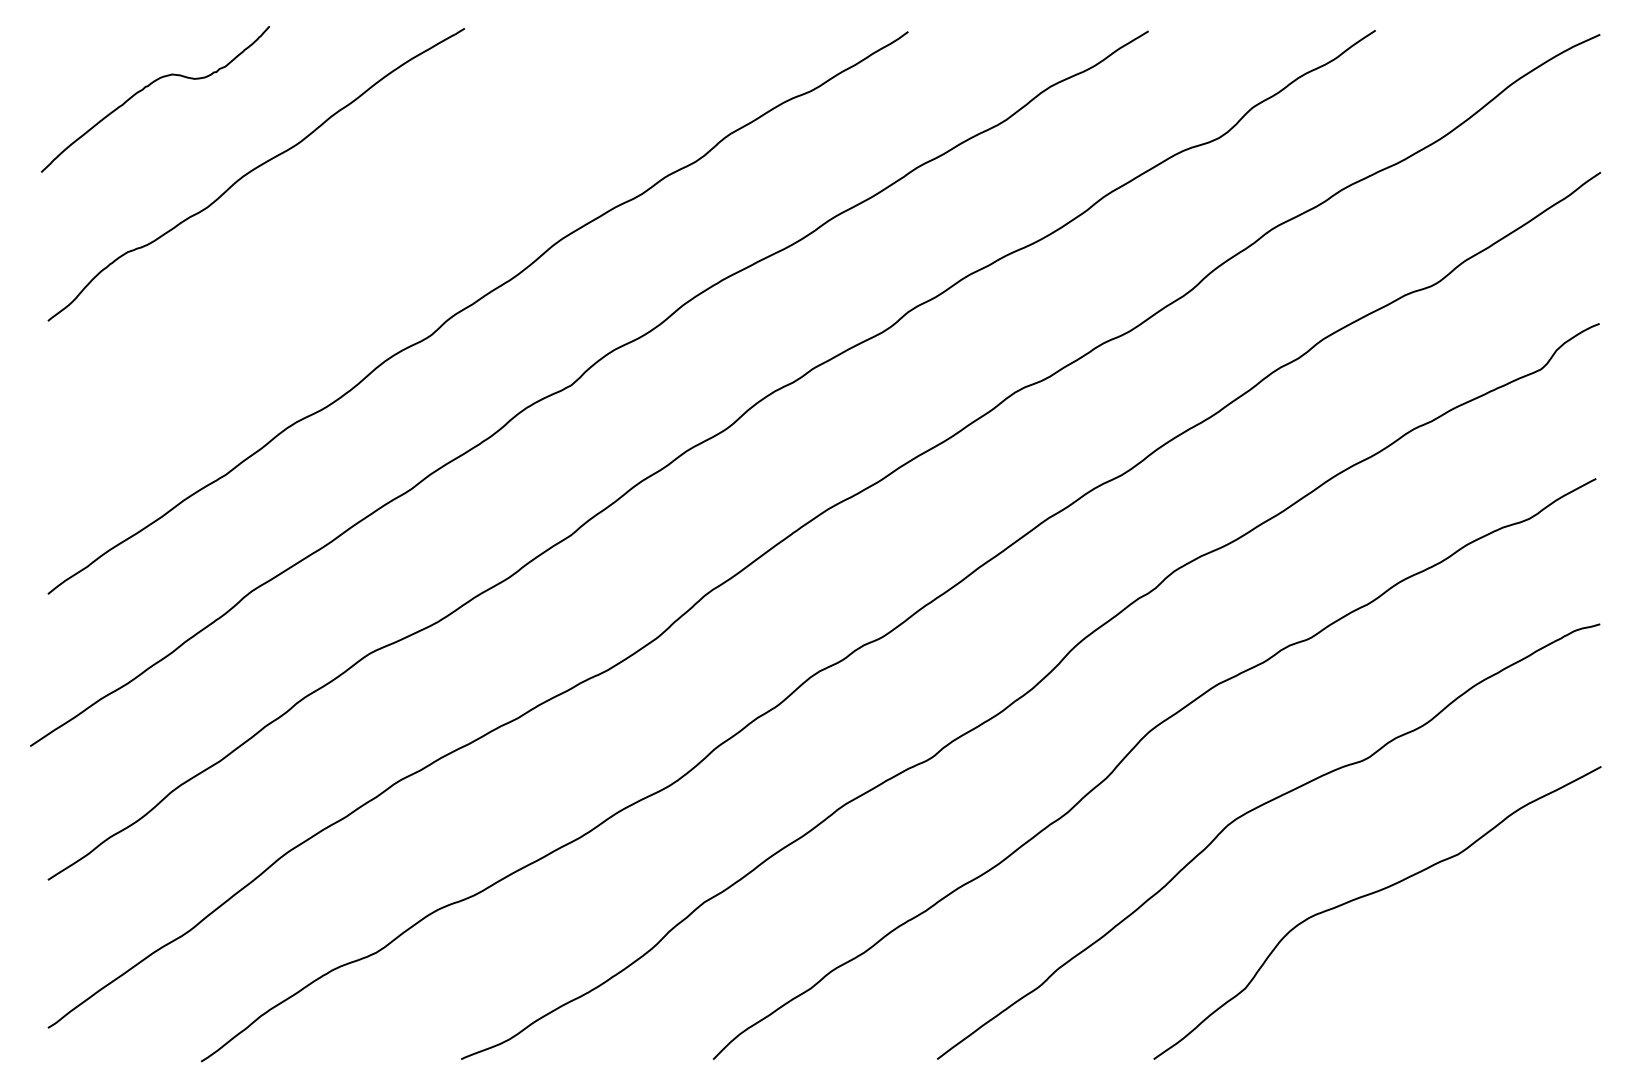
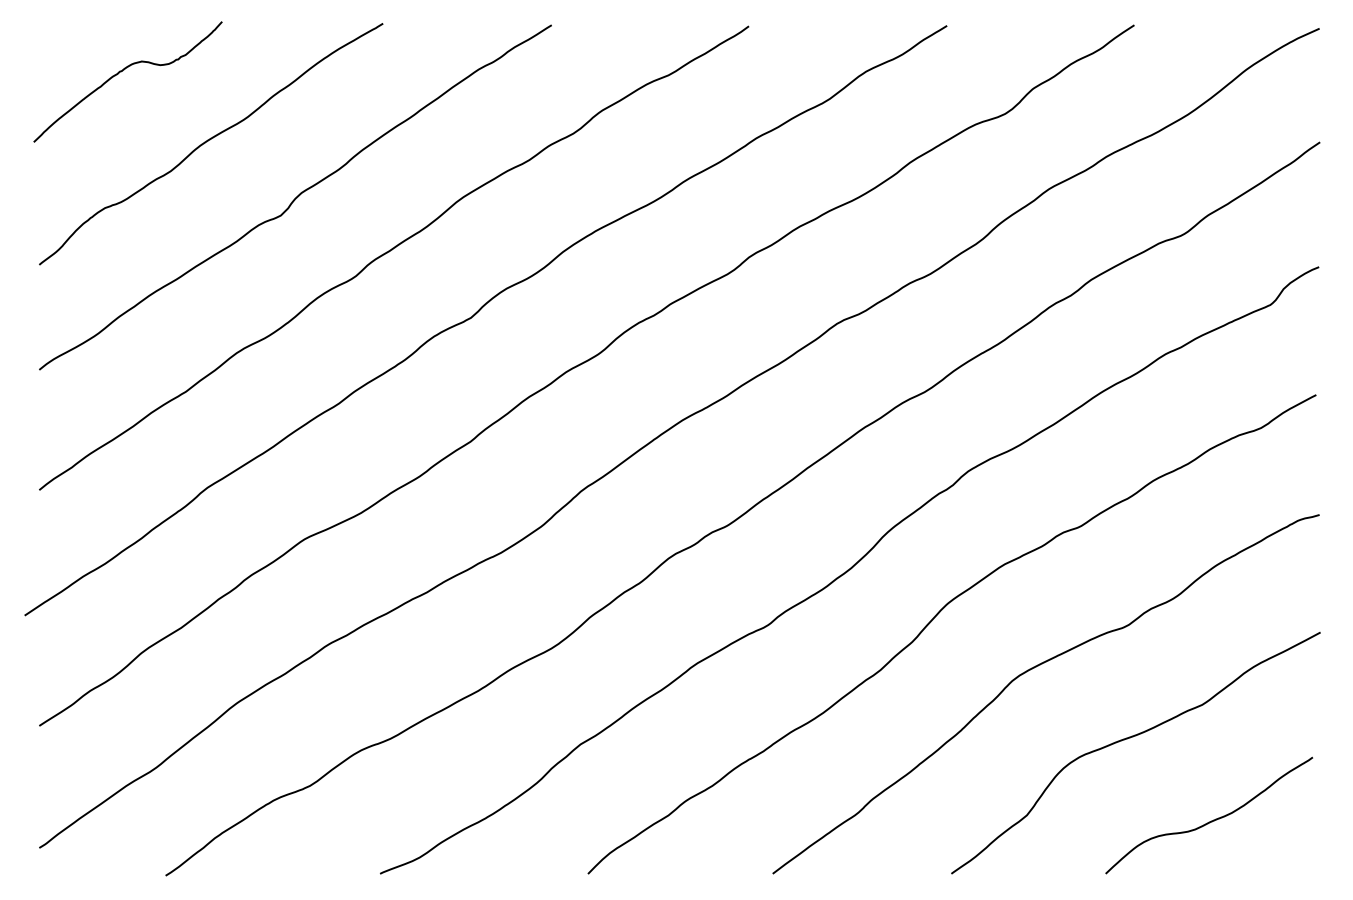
curve: (359, 238) -> (296, 196), added
curve: (1469, 994) -> (1211, 820), added

